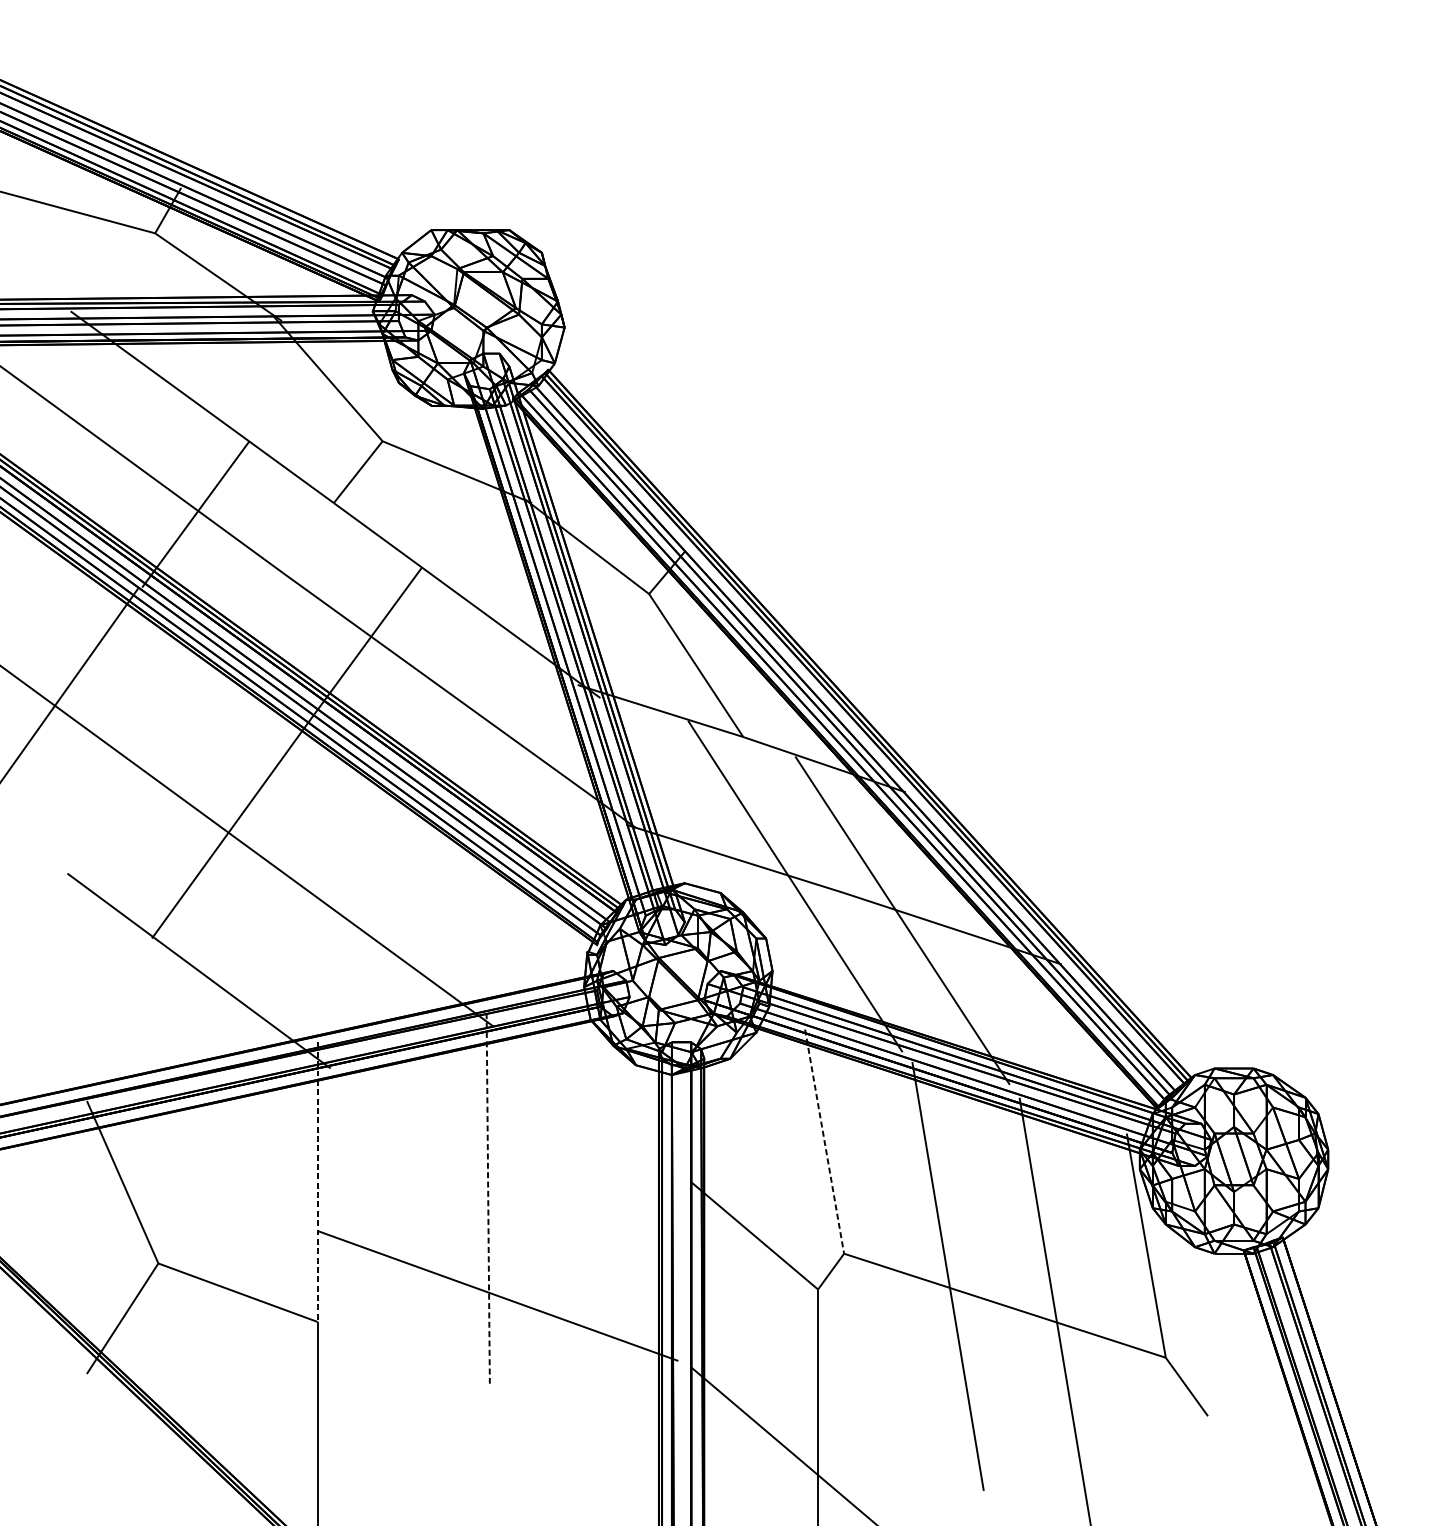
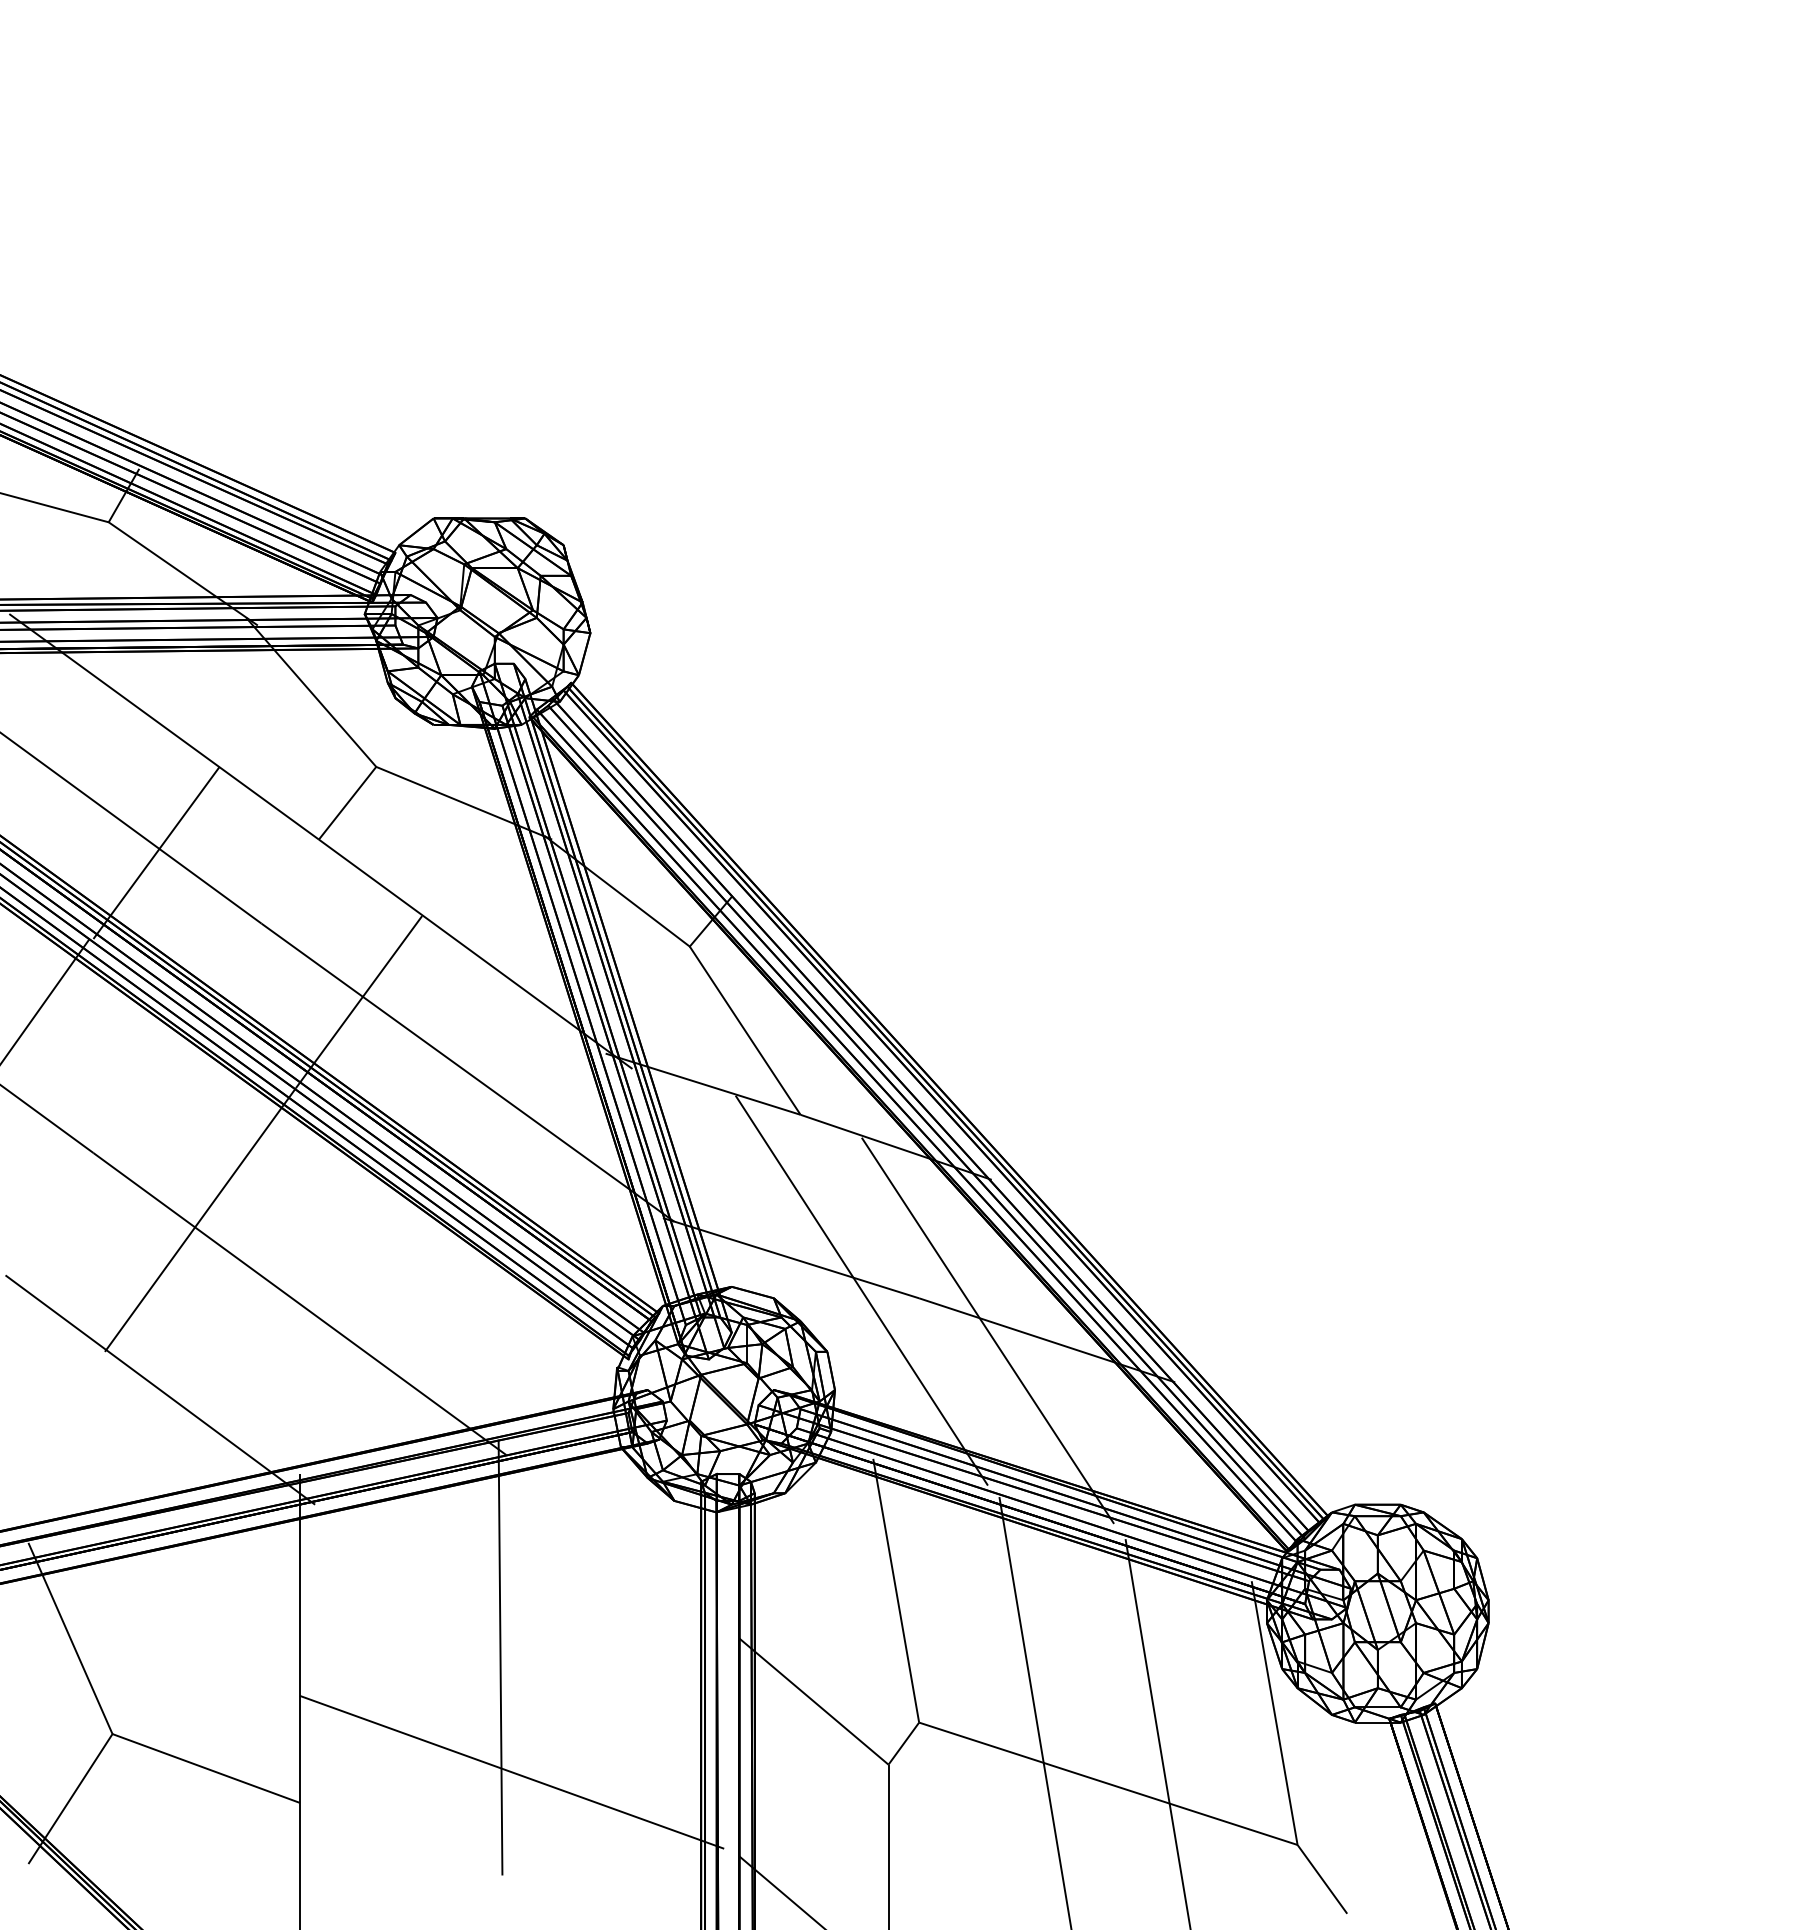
line: (824, 1141) -> (896, 1590), dashed -> solid
line: (317, 1183) -> (299, 1639), dashed -> solid
line: (488, 1198) -> (500, 1657), dashed -> solid

